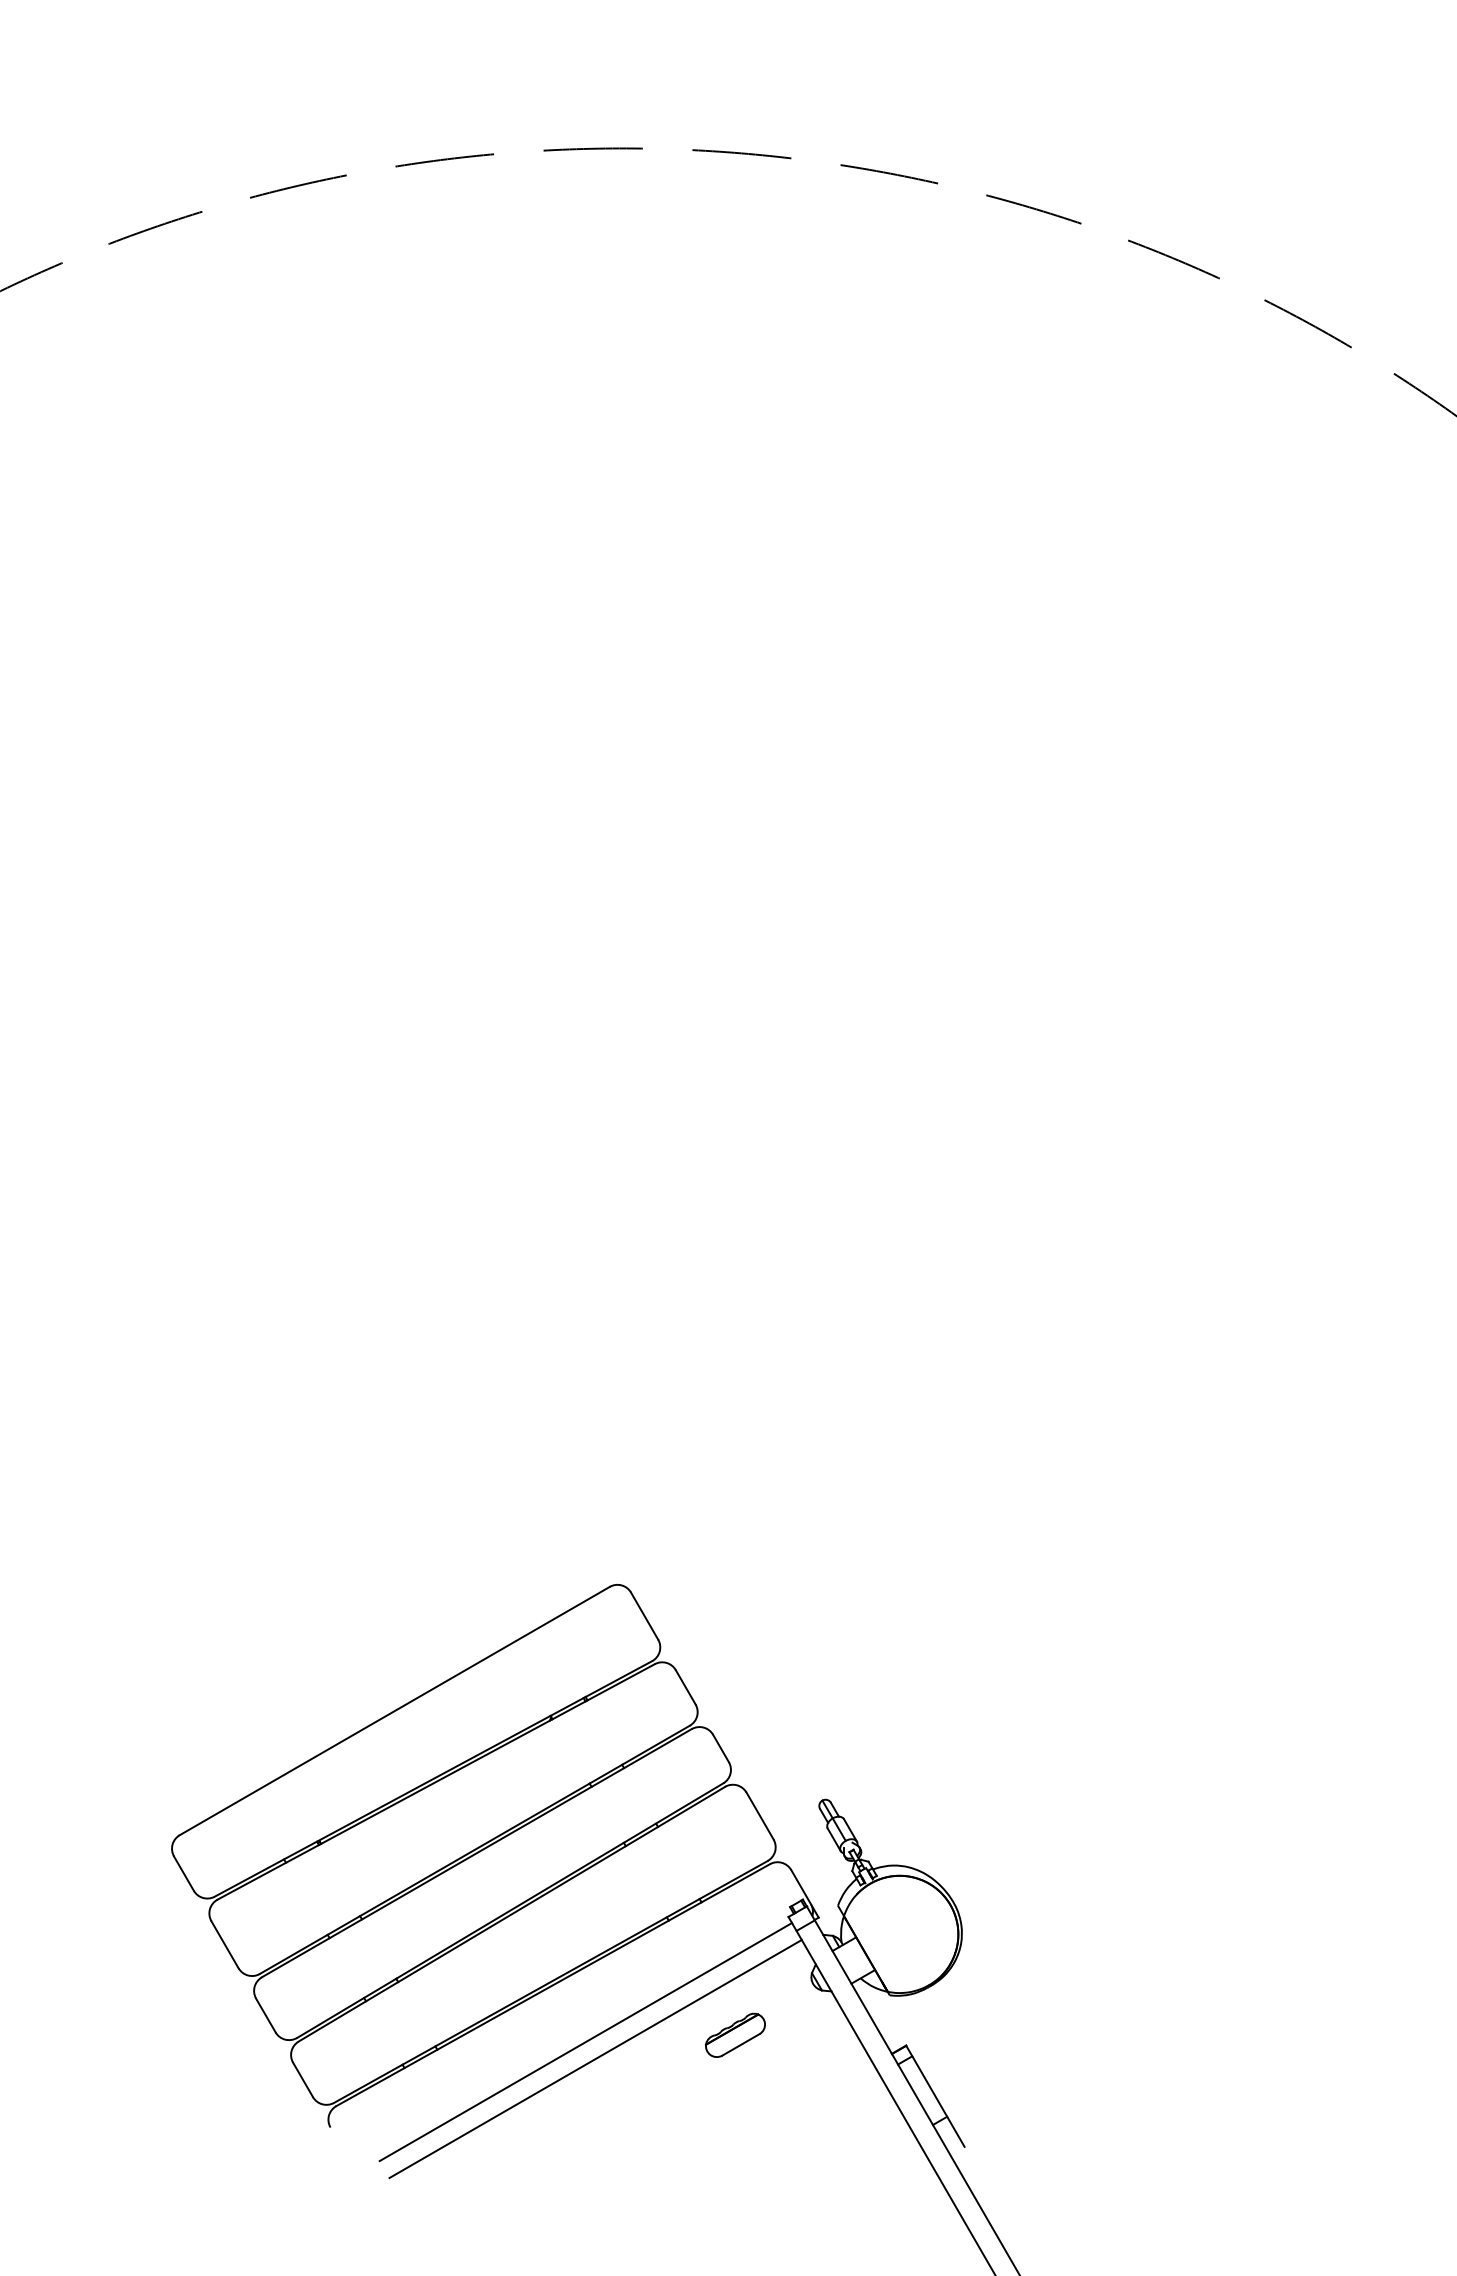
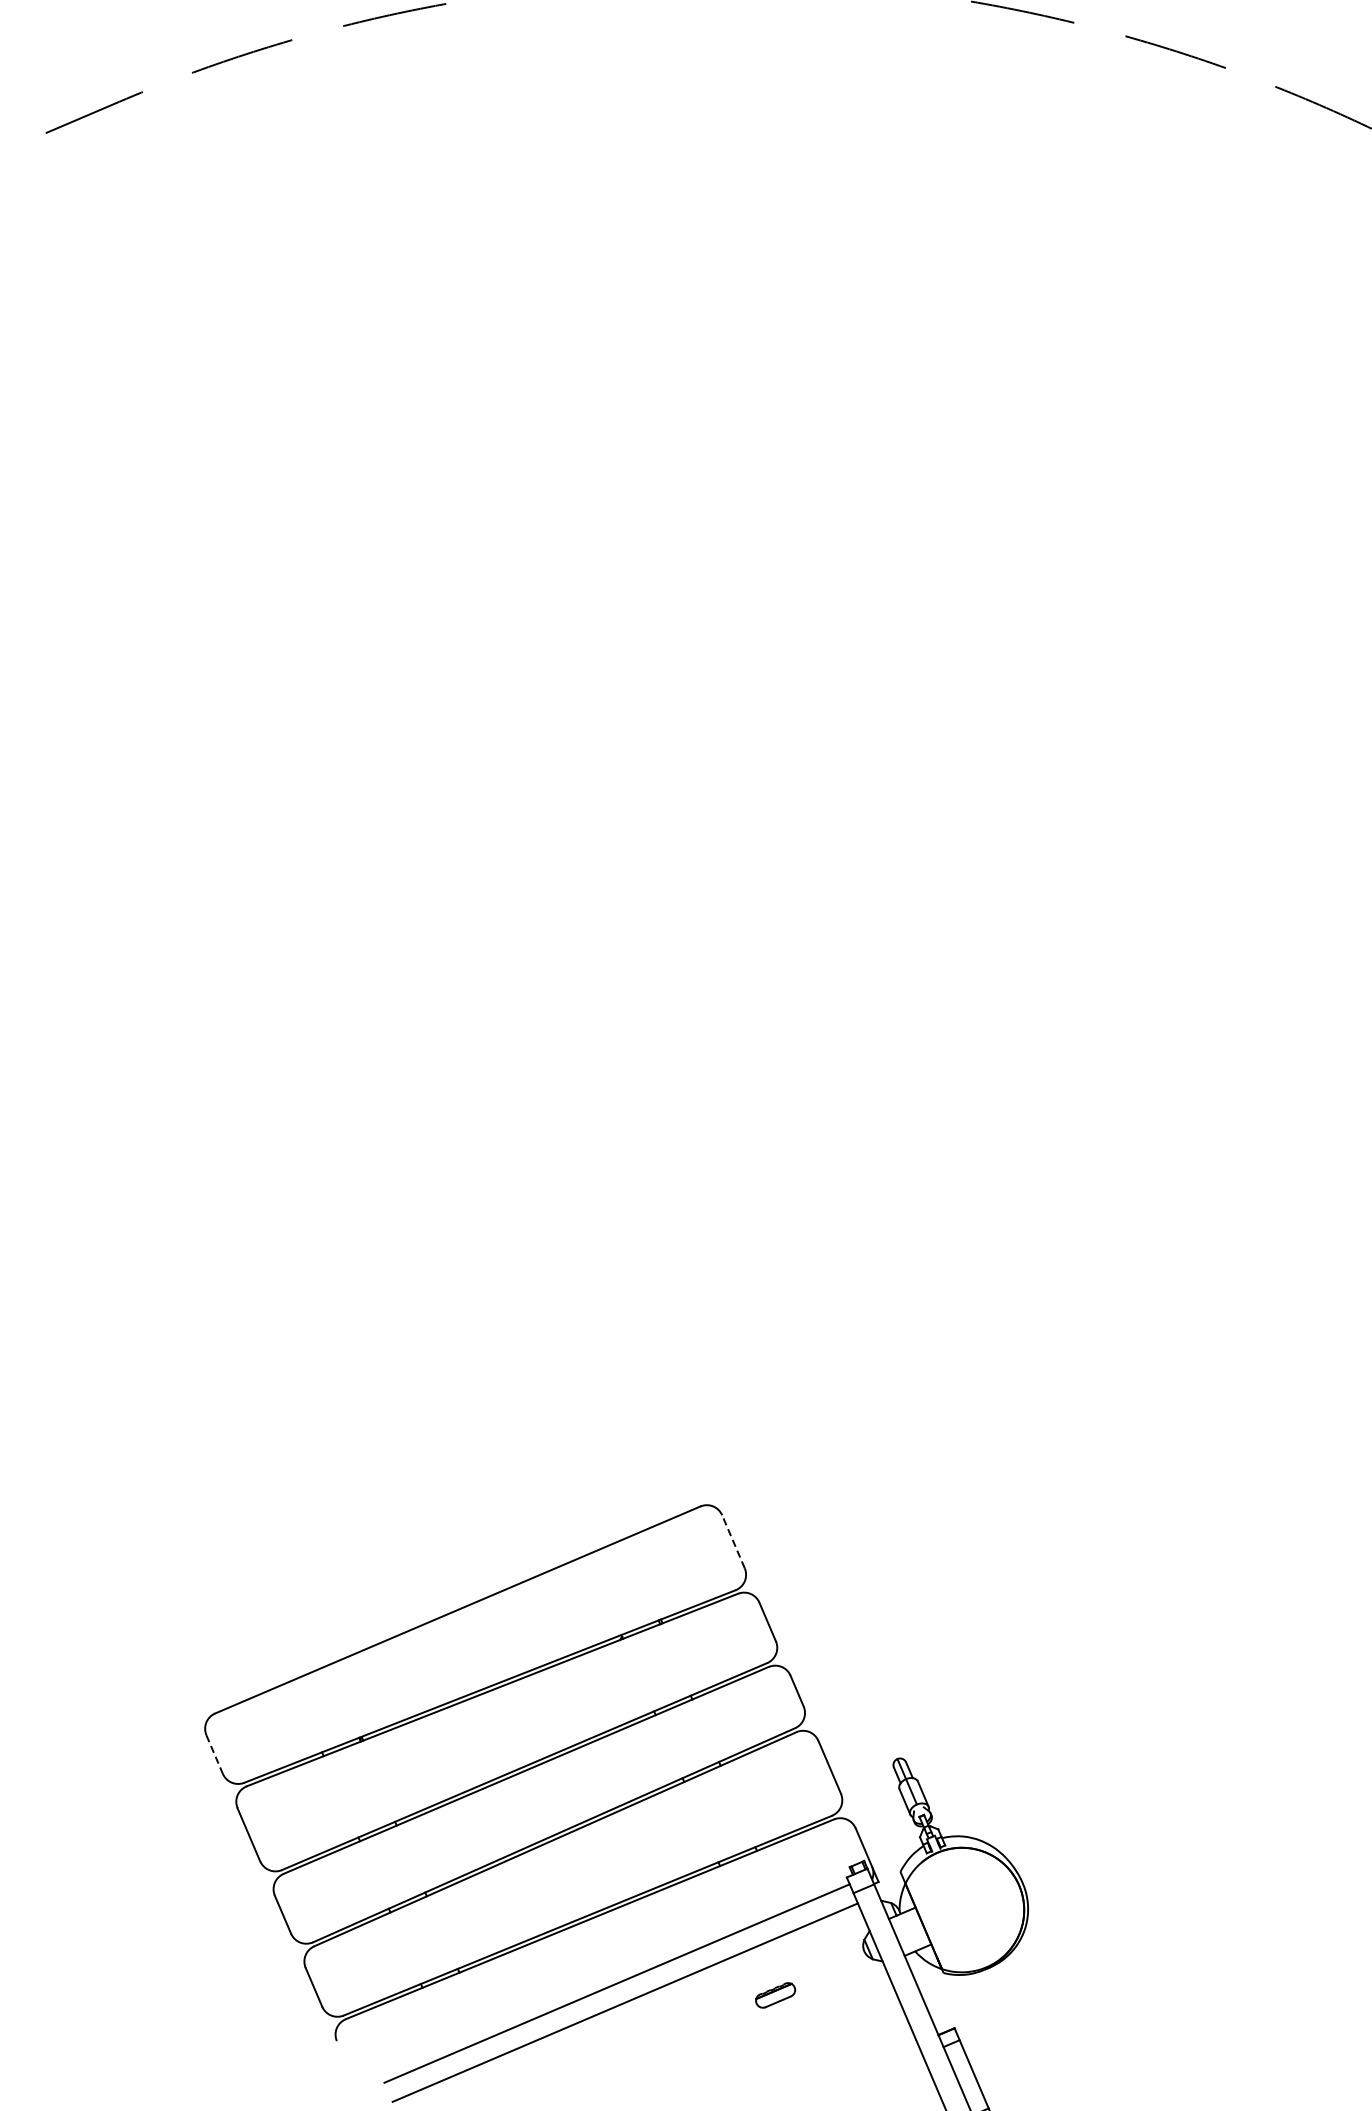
line: (644, 1615) -> (733, 1541), solid -> dashed
line: (183, 1873) -> (214, 1754), solid -> dashed
part: (734, 2034) -> (774, 1994), size x0.6

